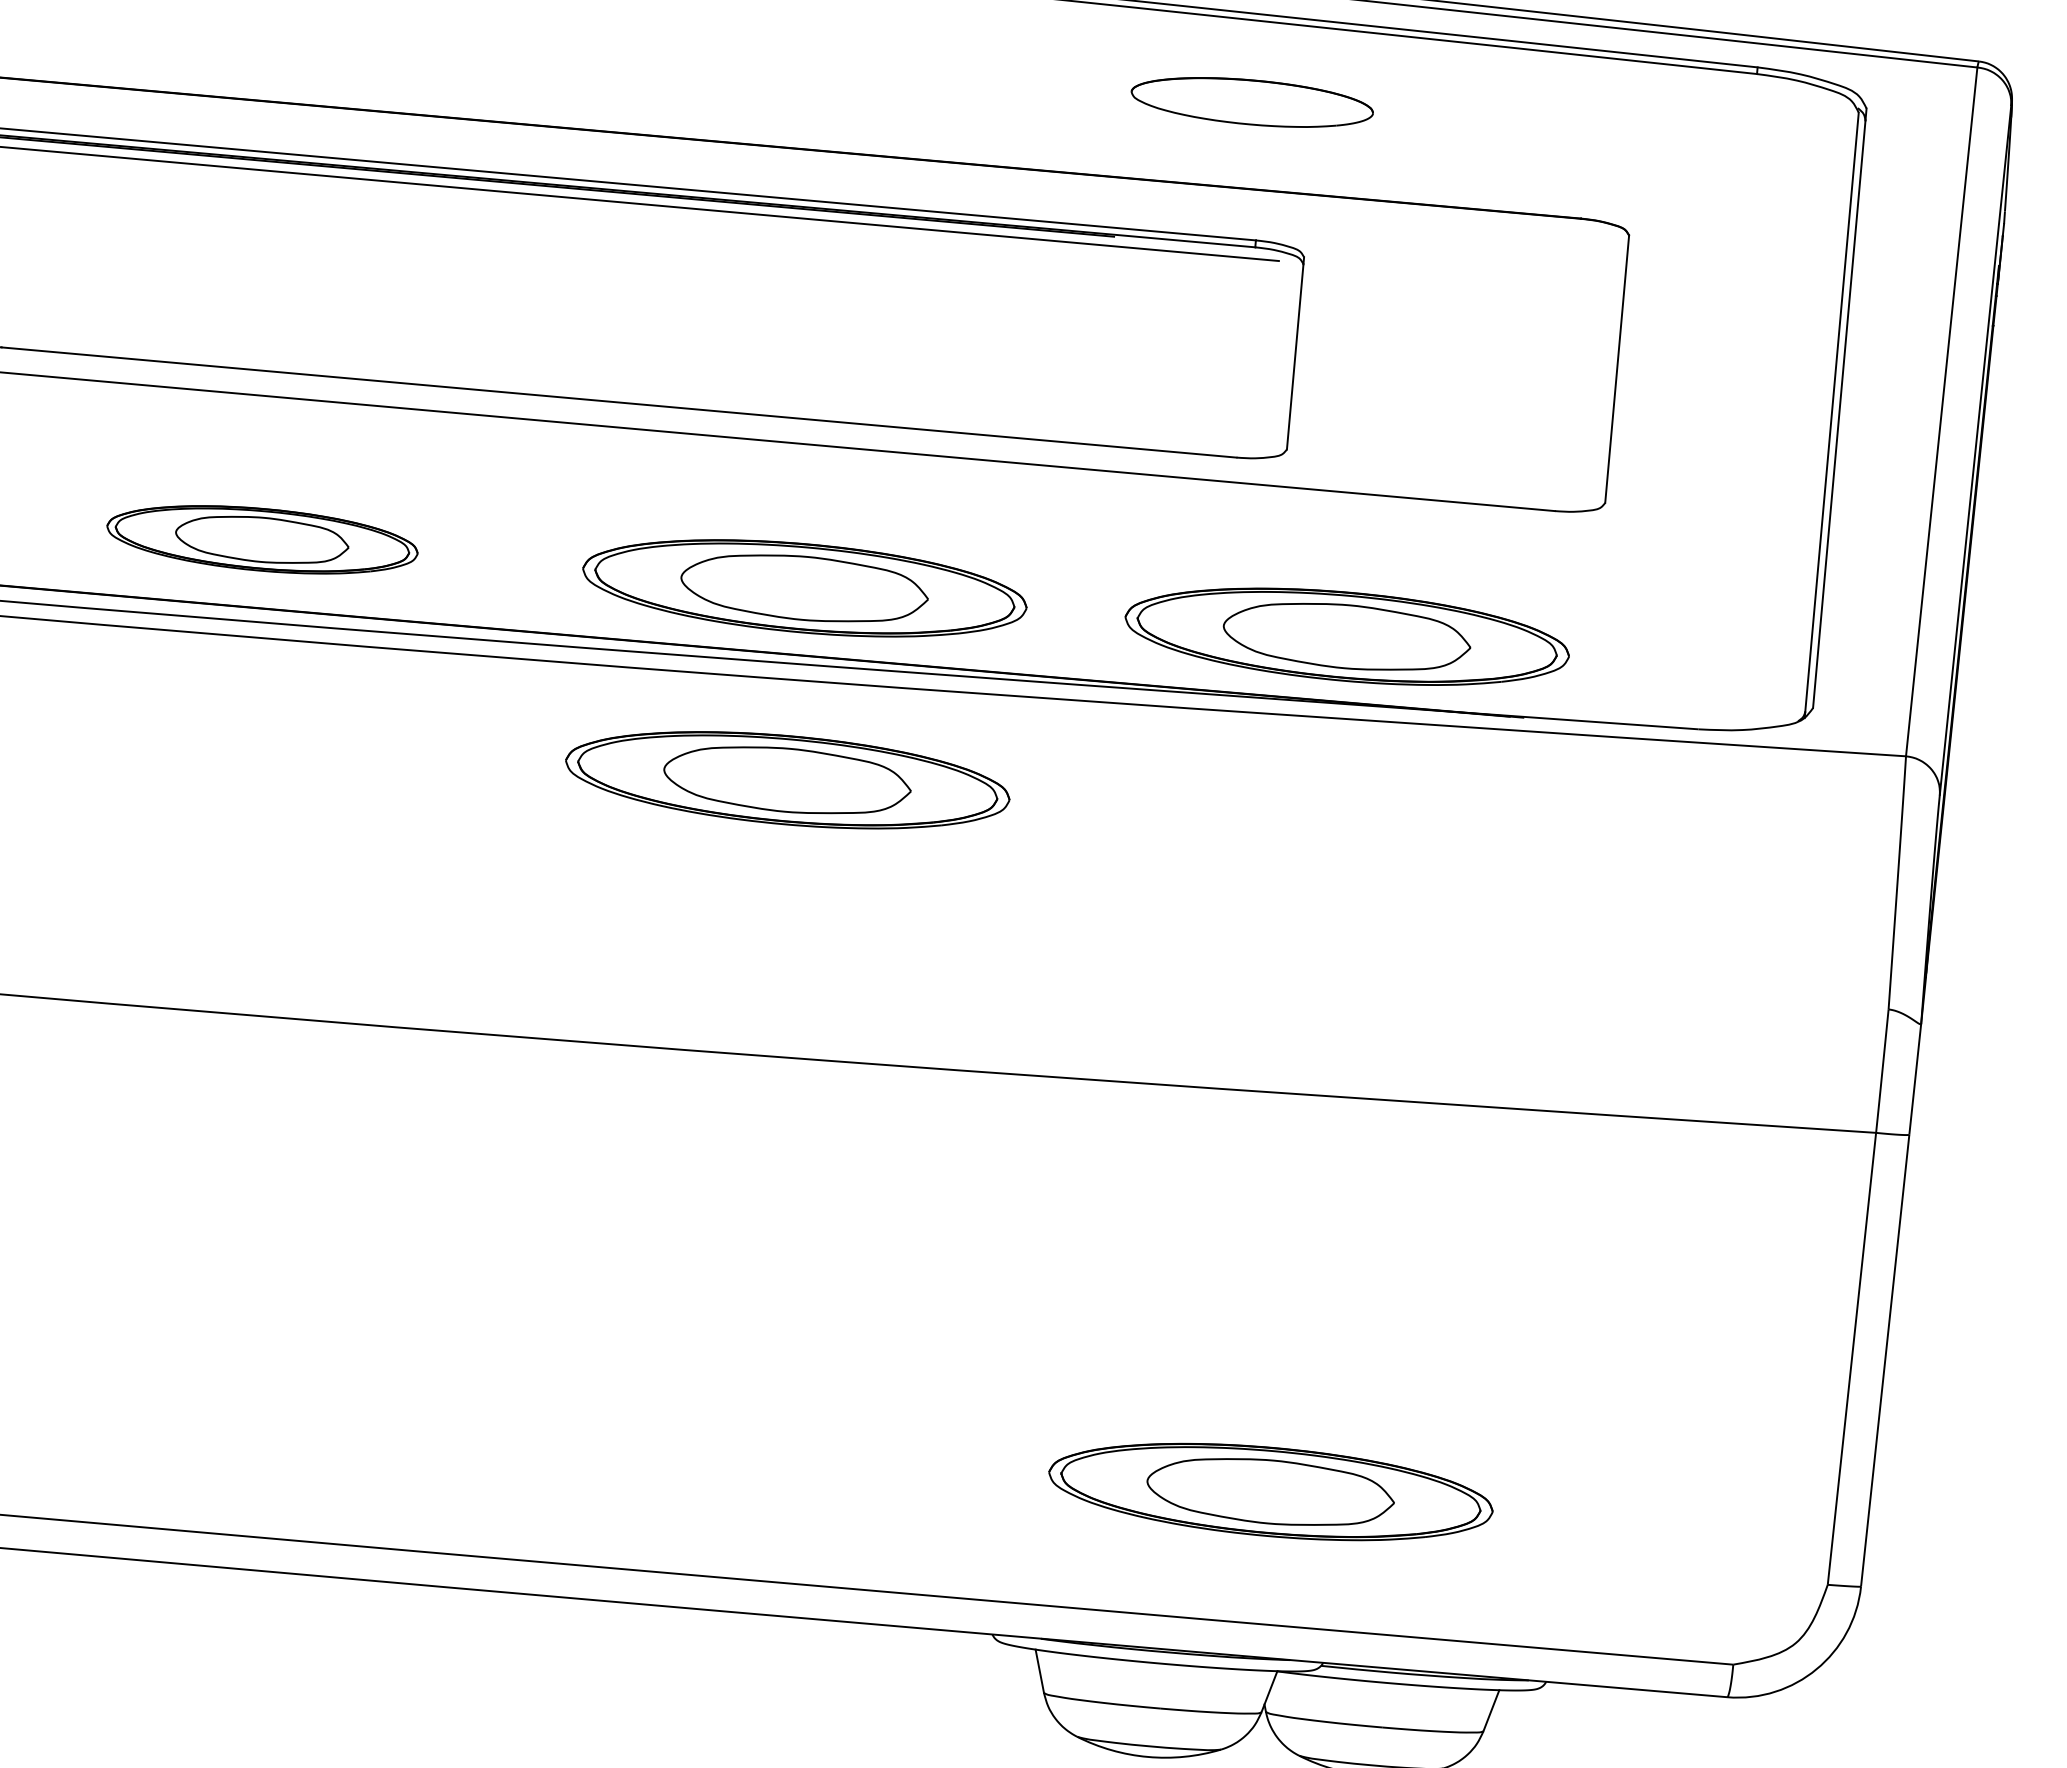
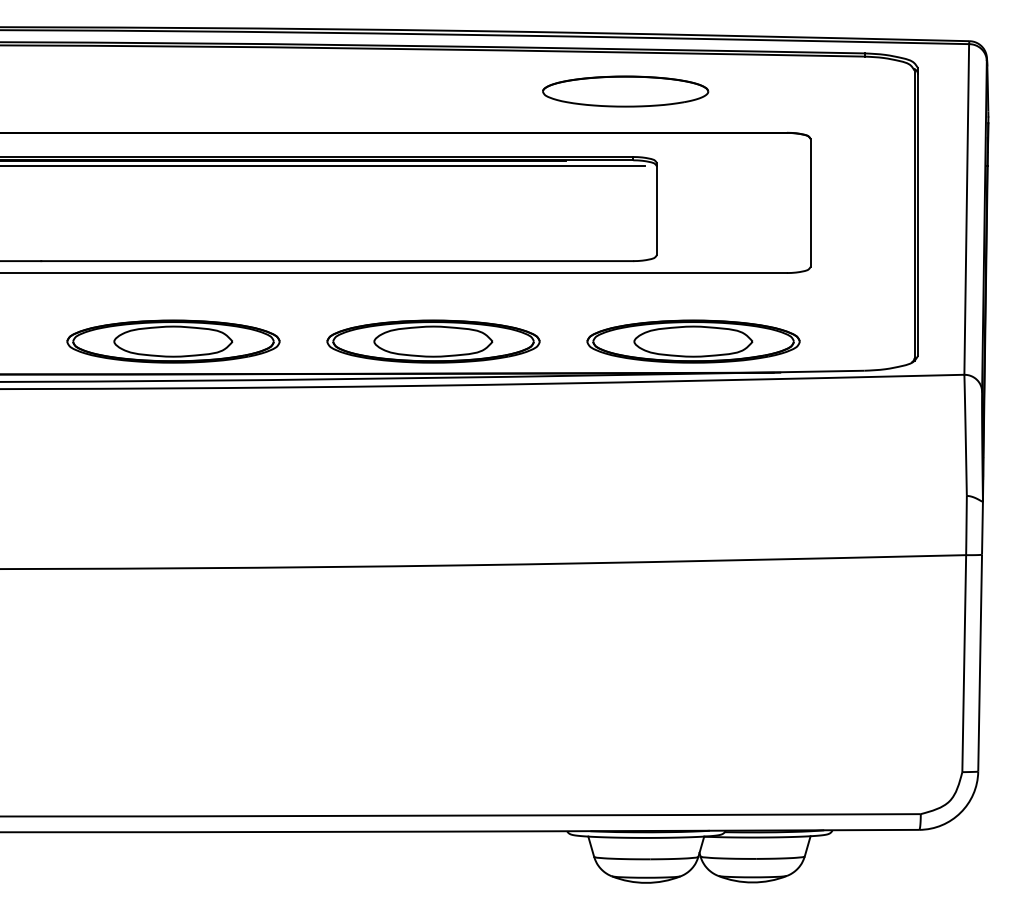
part: (1251, 102) -> (625, 91), size x1.43
part: (262, 539) -> (173, 341), size x1.43
part: (787, 779) -> (433, 433), removed
part: (1270, 1491) -> (693, 751), removed

